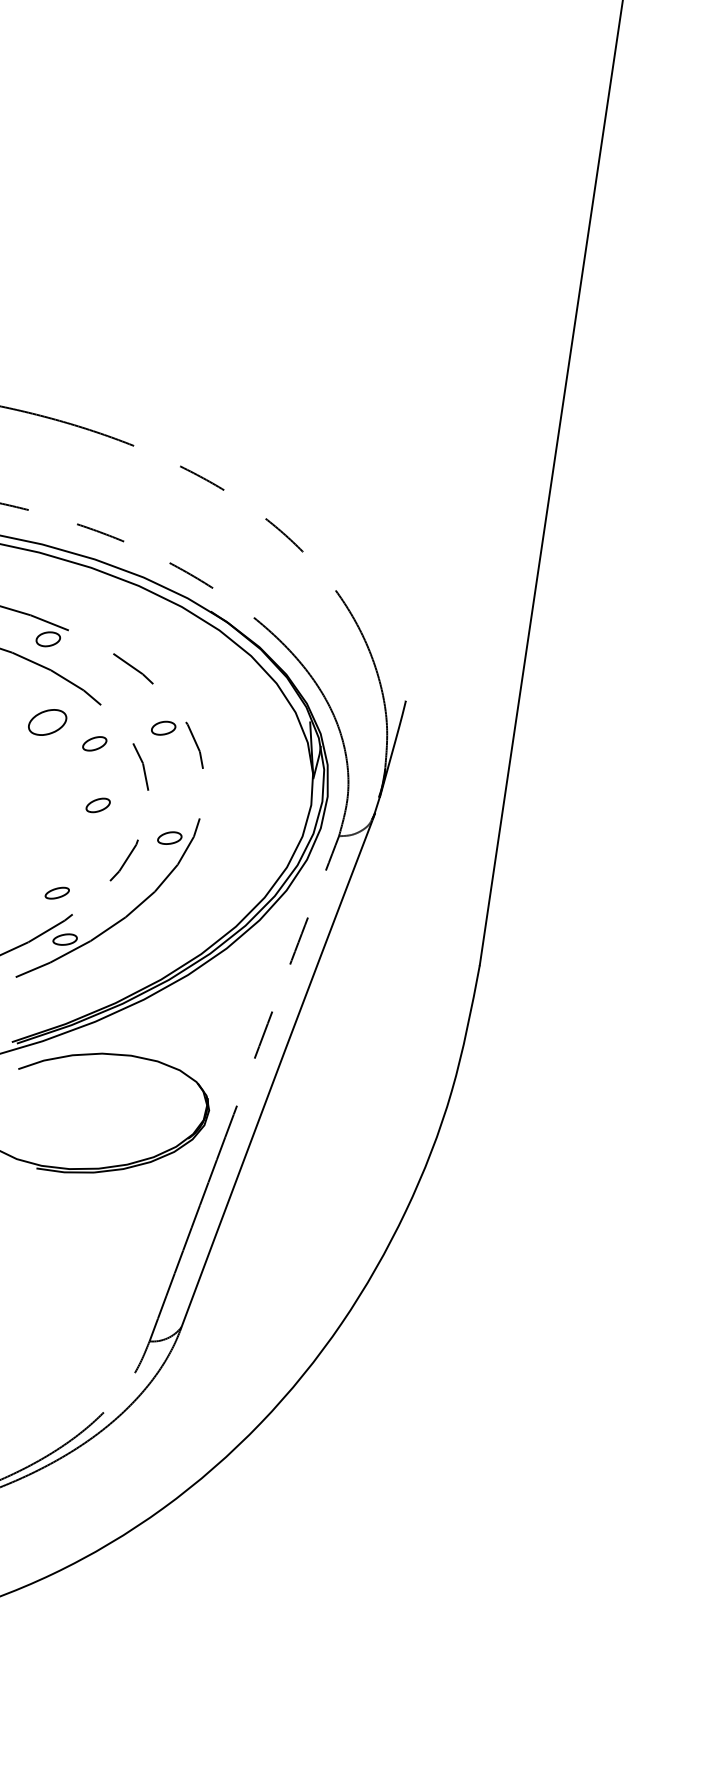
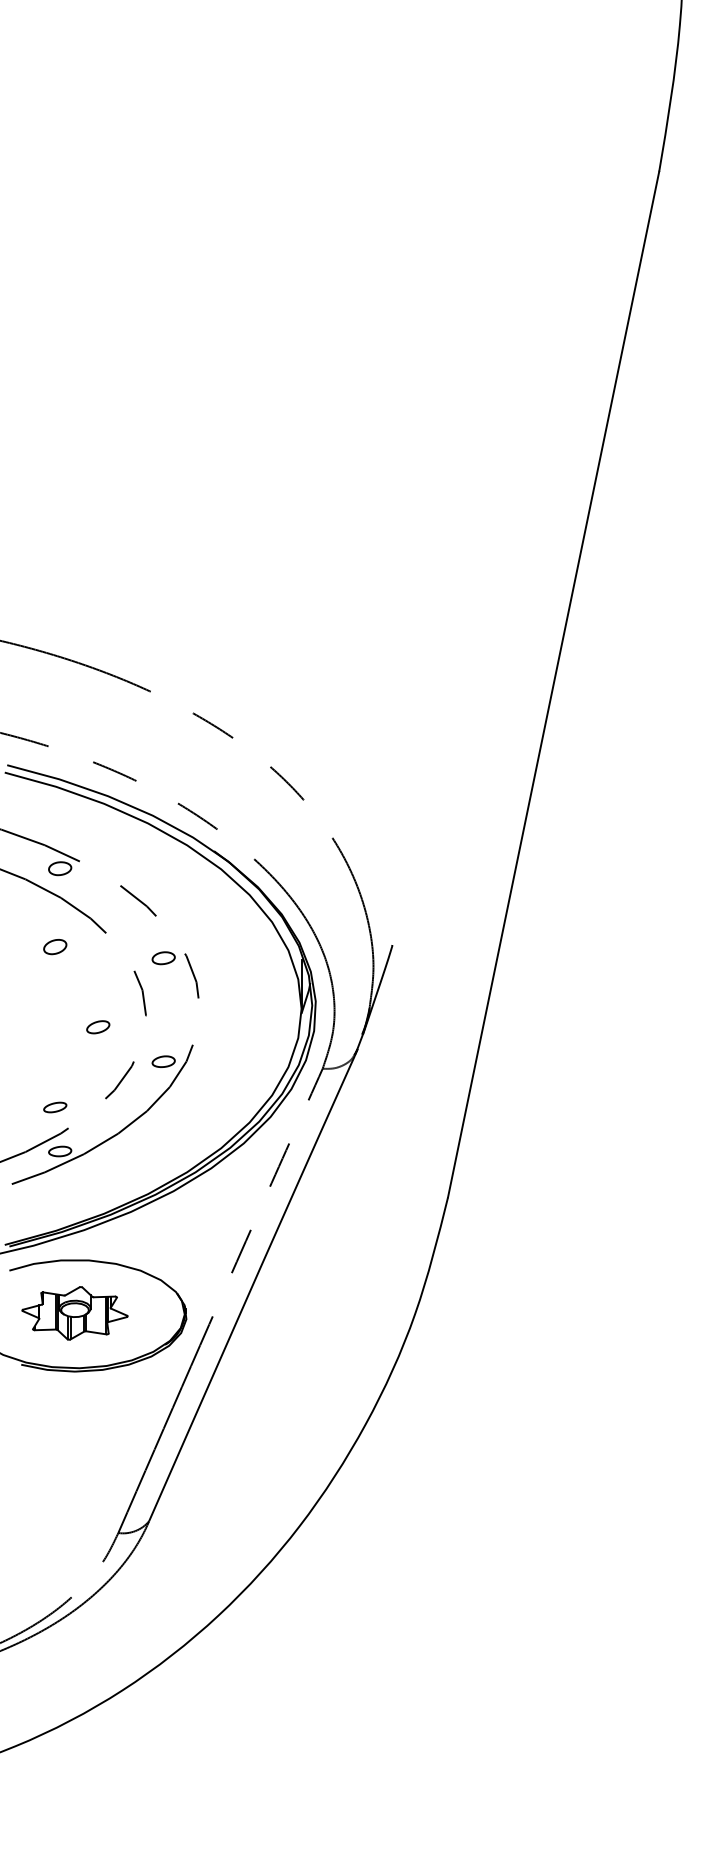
part: (48, 723) -> (55, 947), size x0.62
part: (95, 744) -> (98, 969), removed
part: (89, 1110) -> (74, 1313), added

